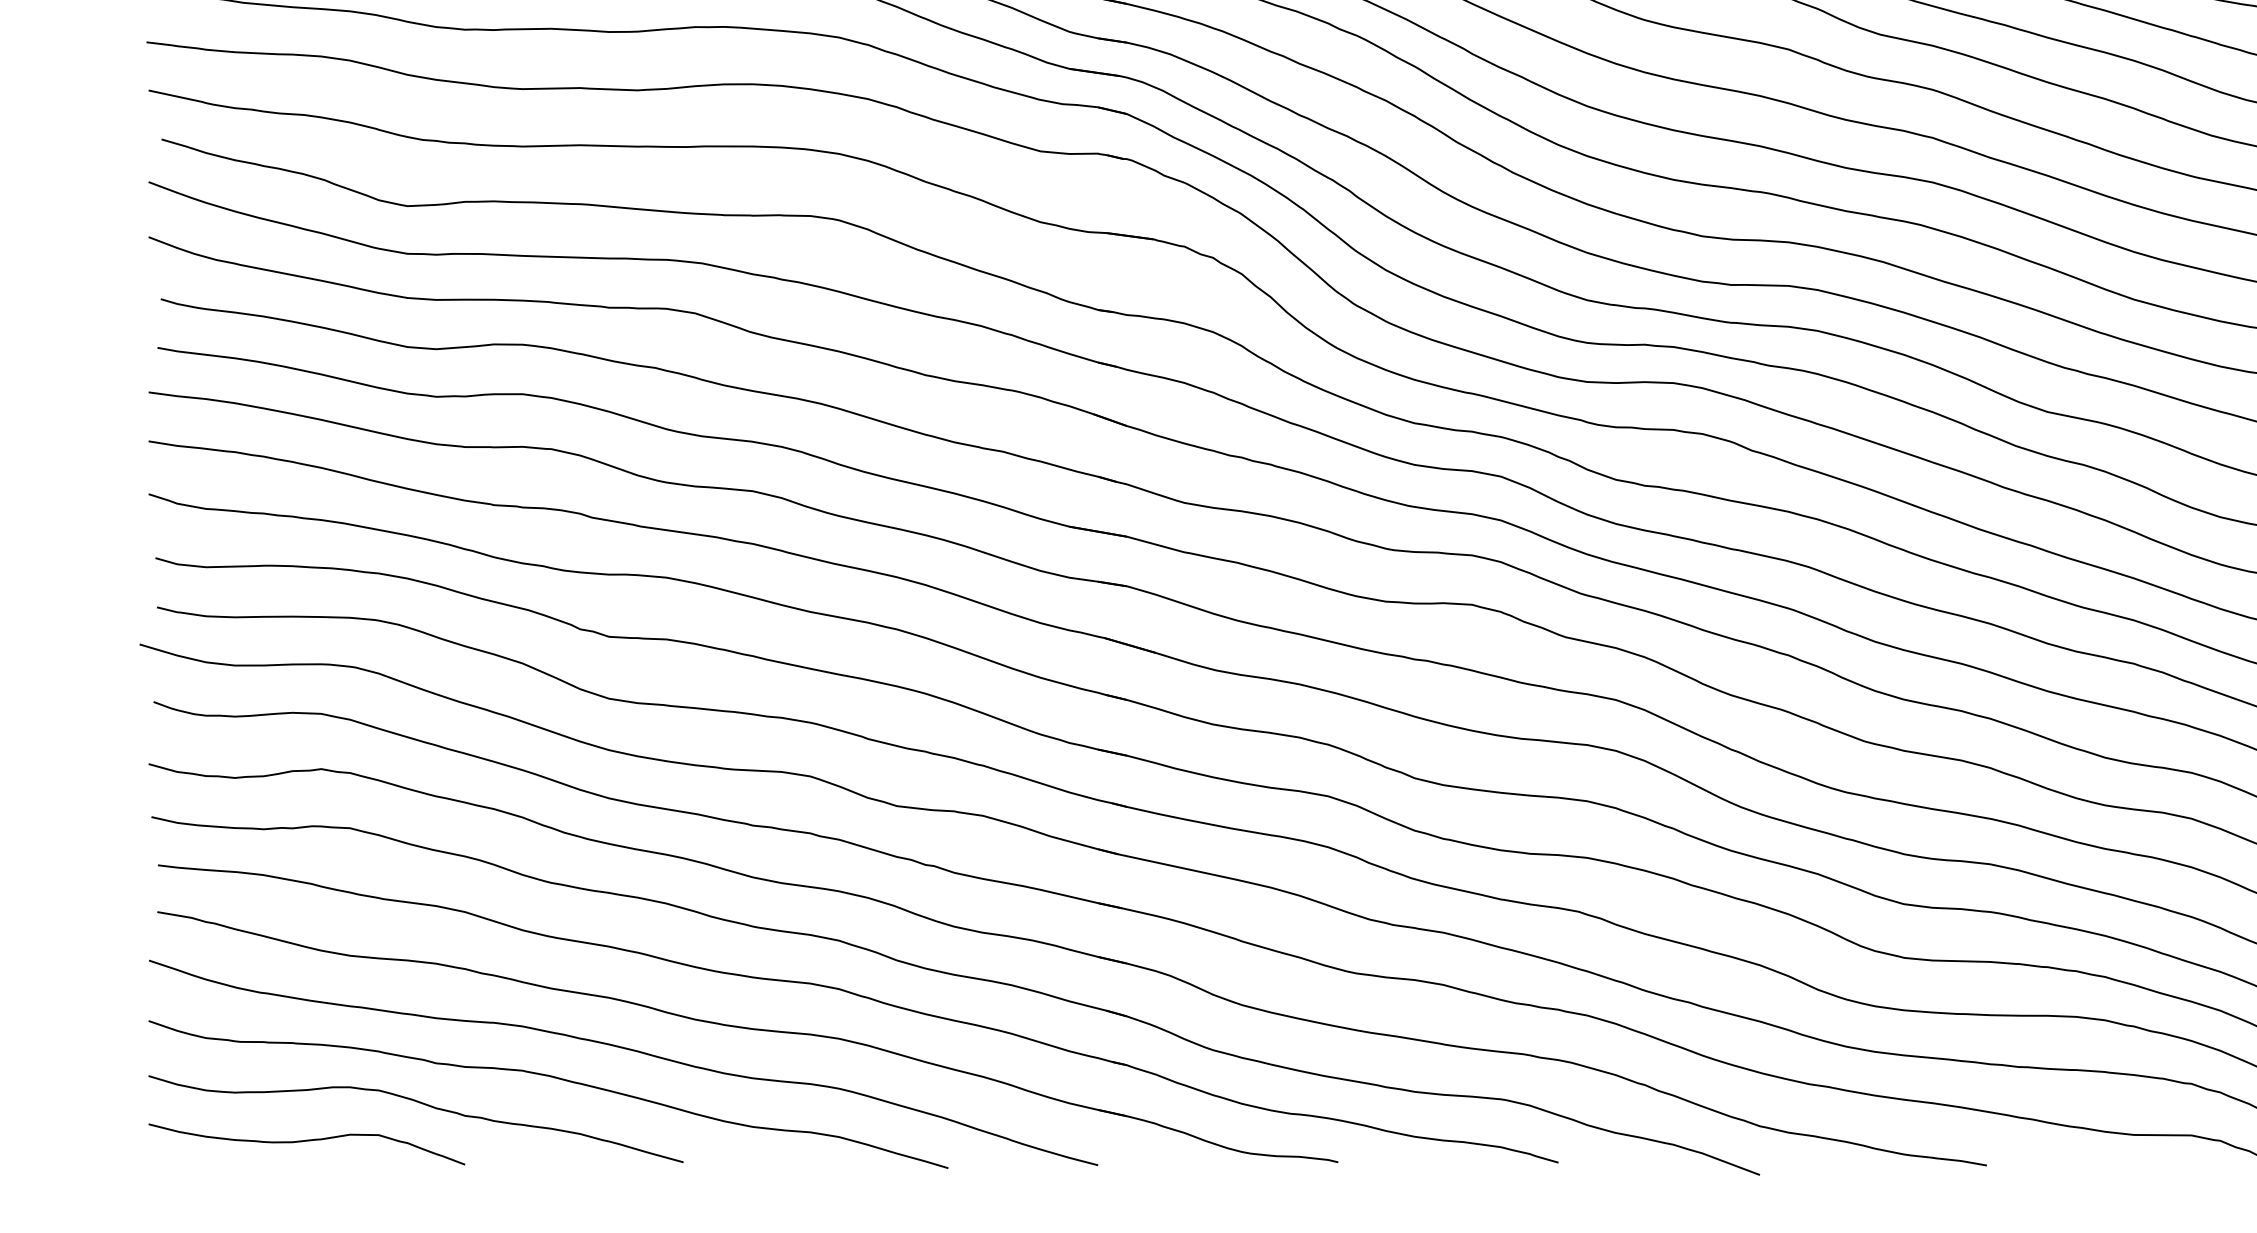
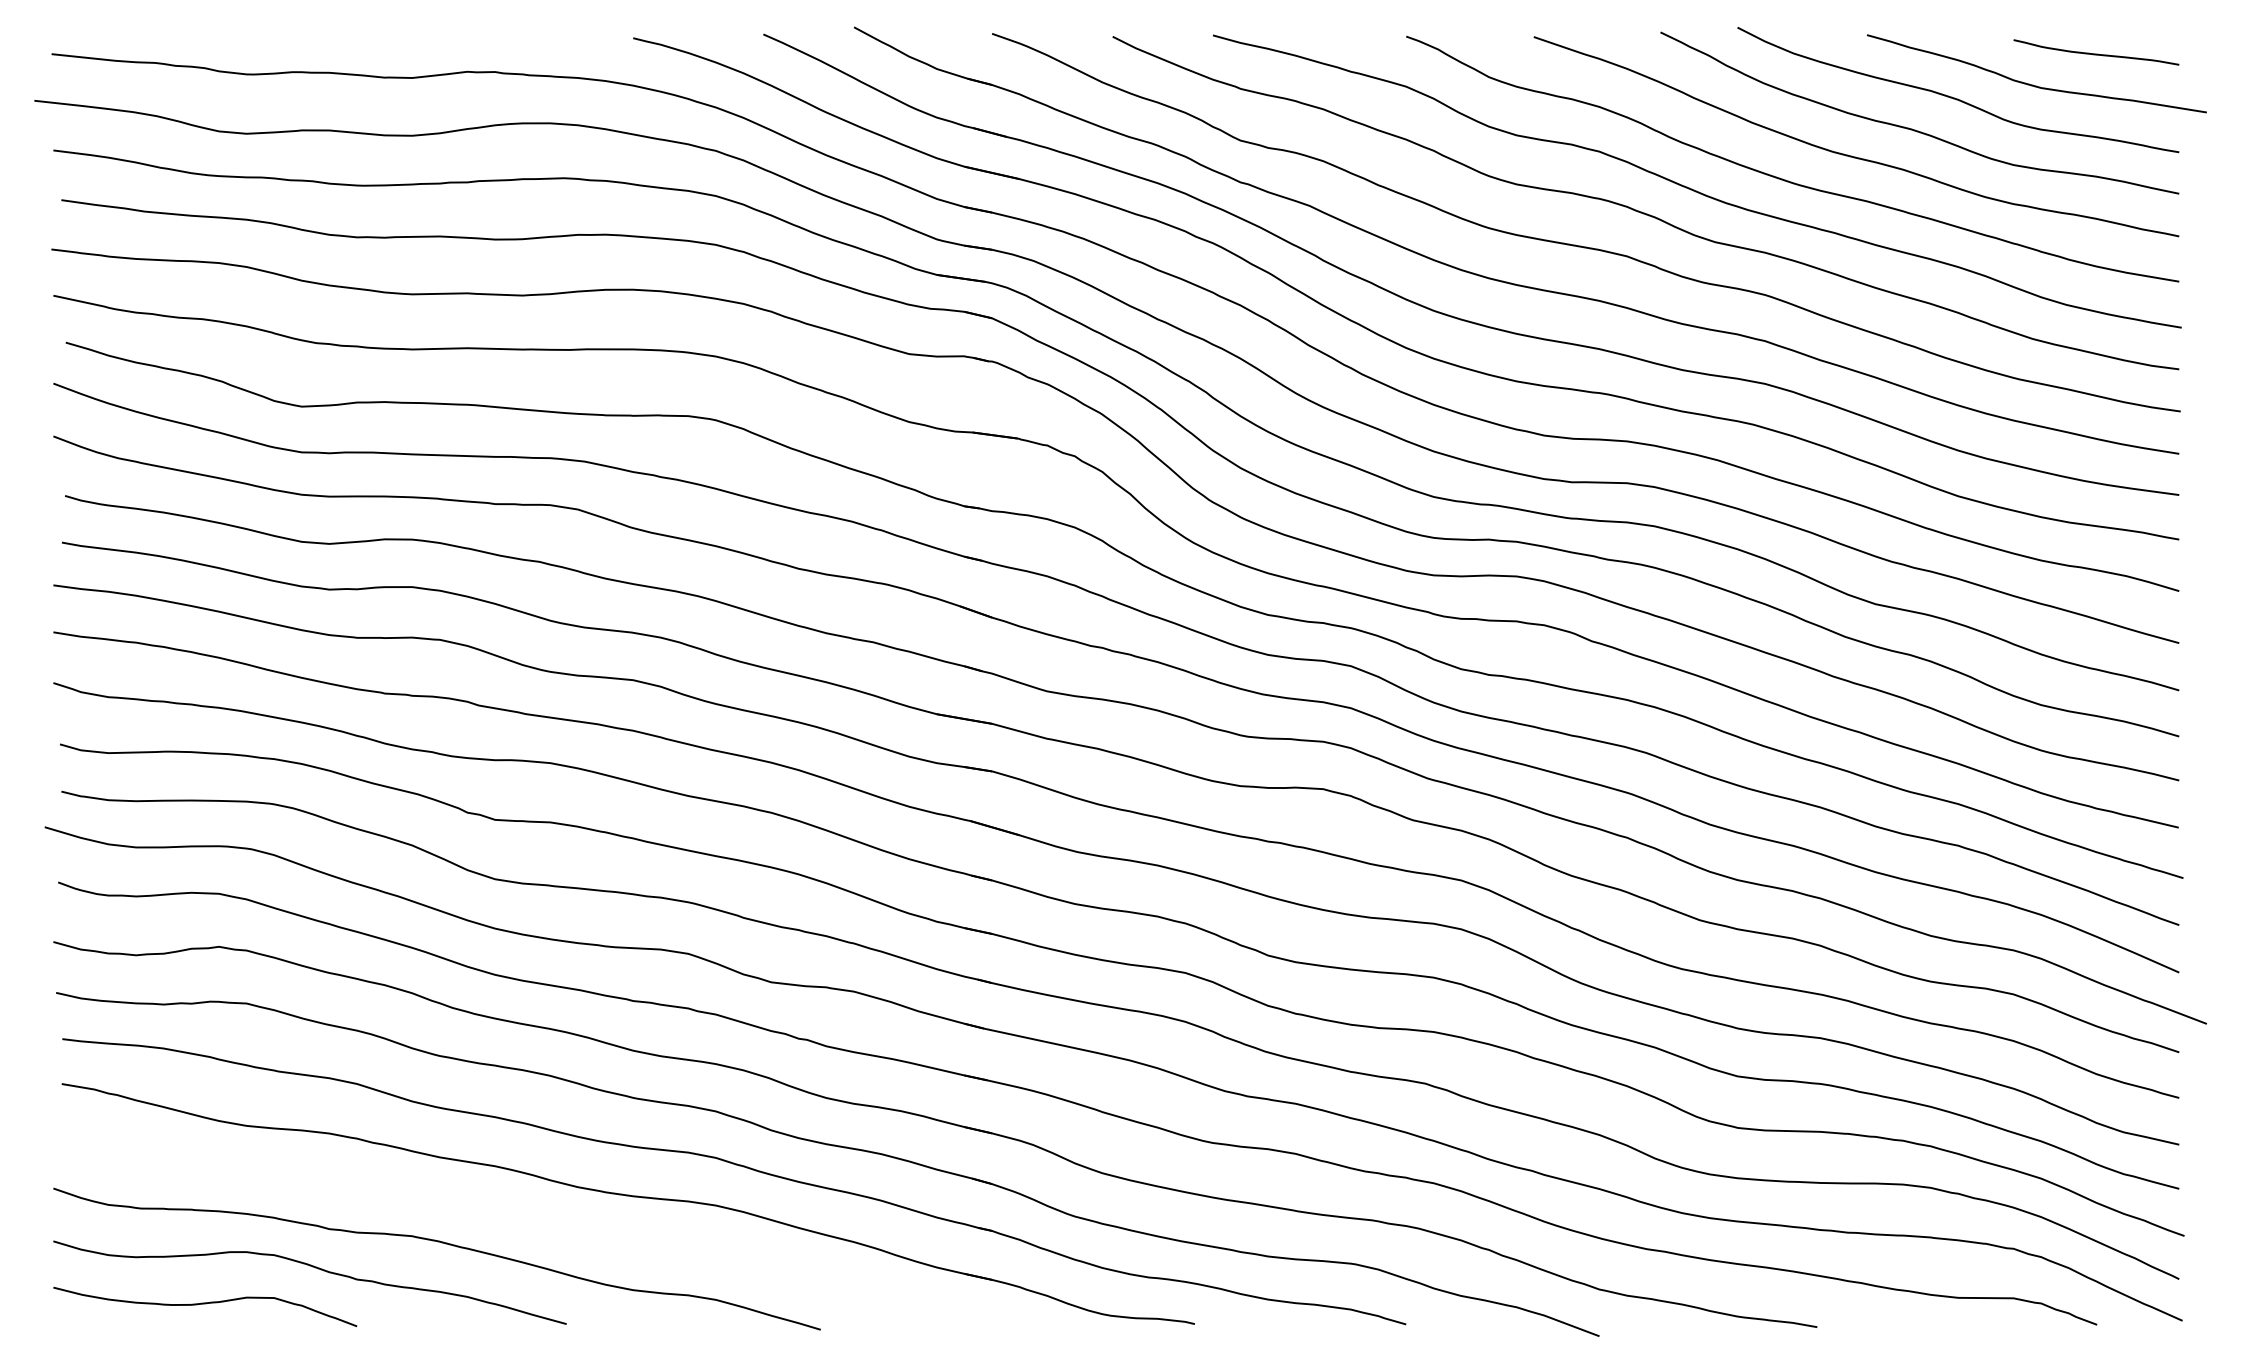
curve: (627, 1050) -> (512, 1216), removed

